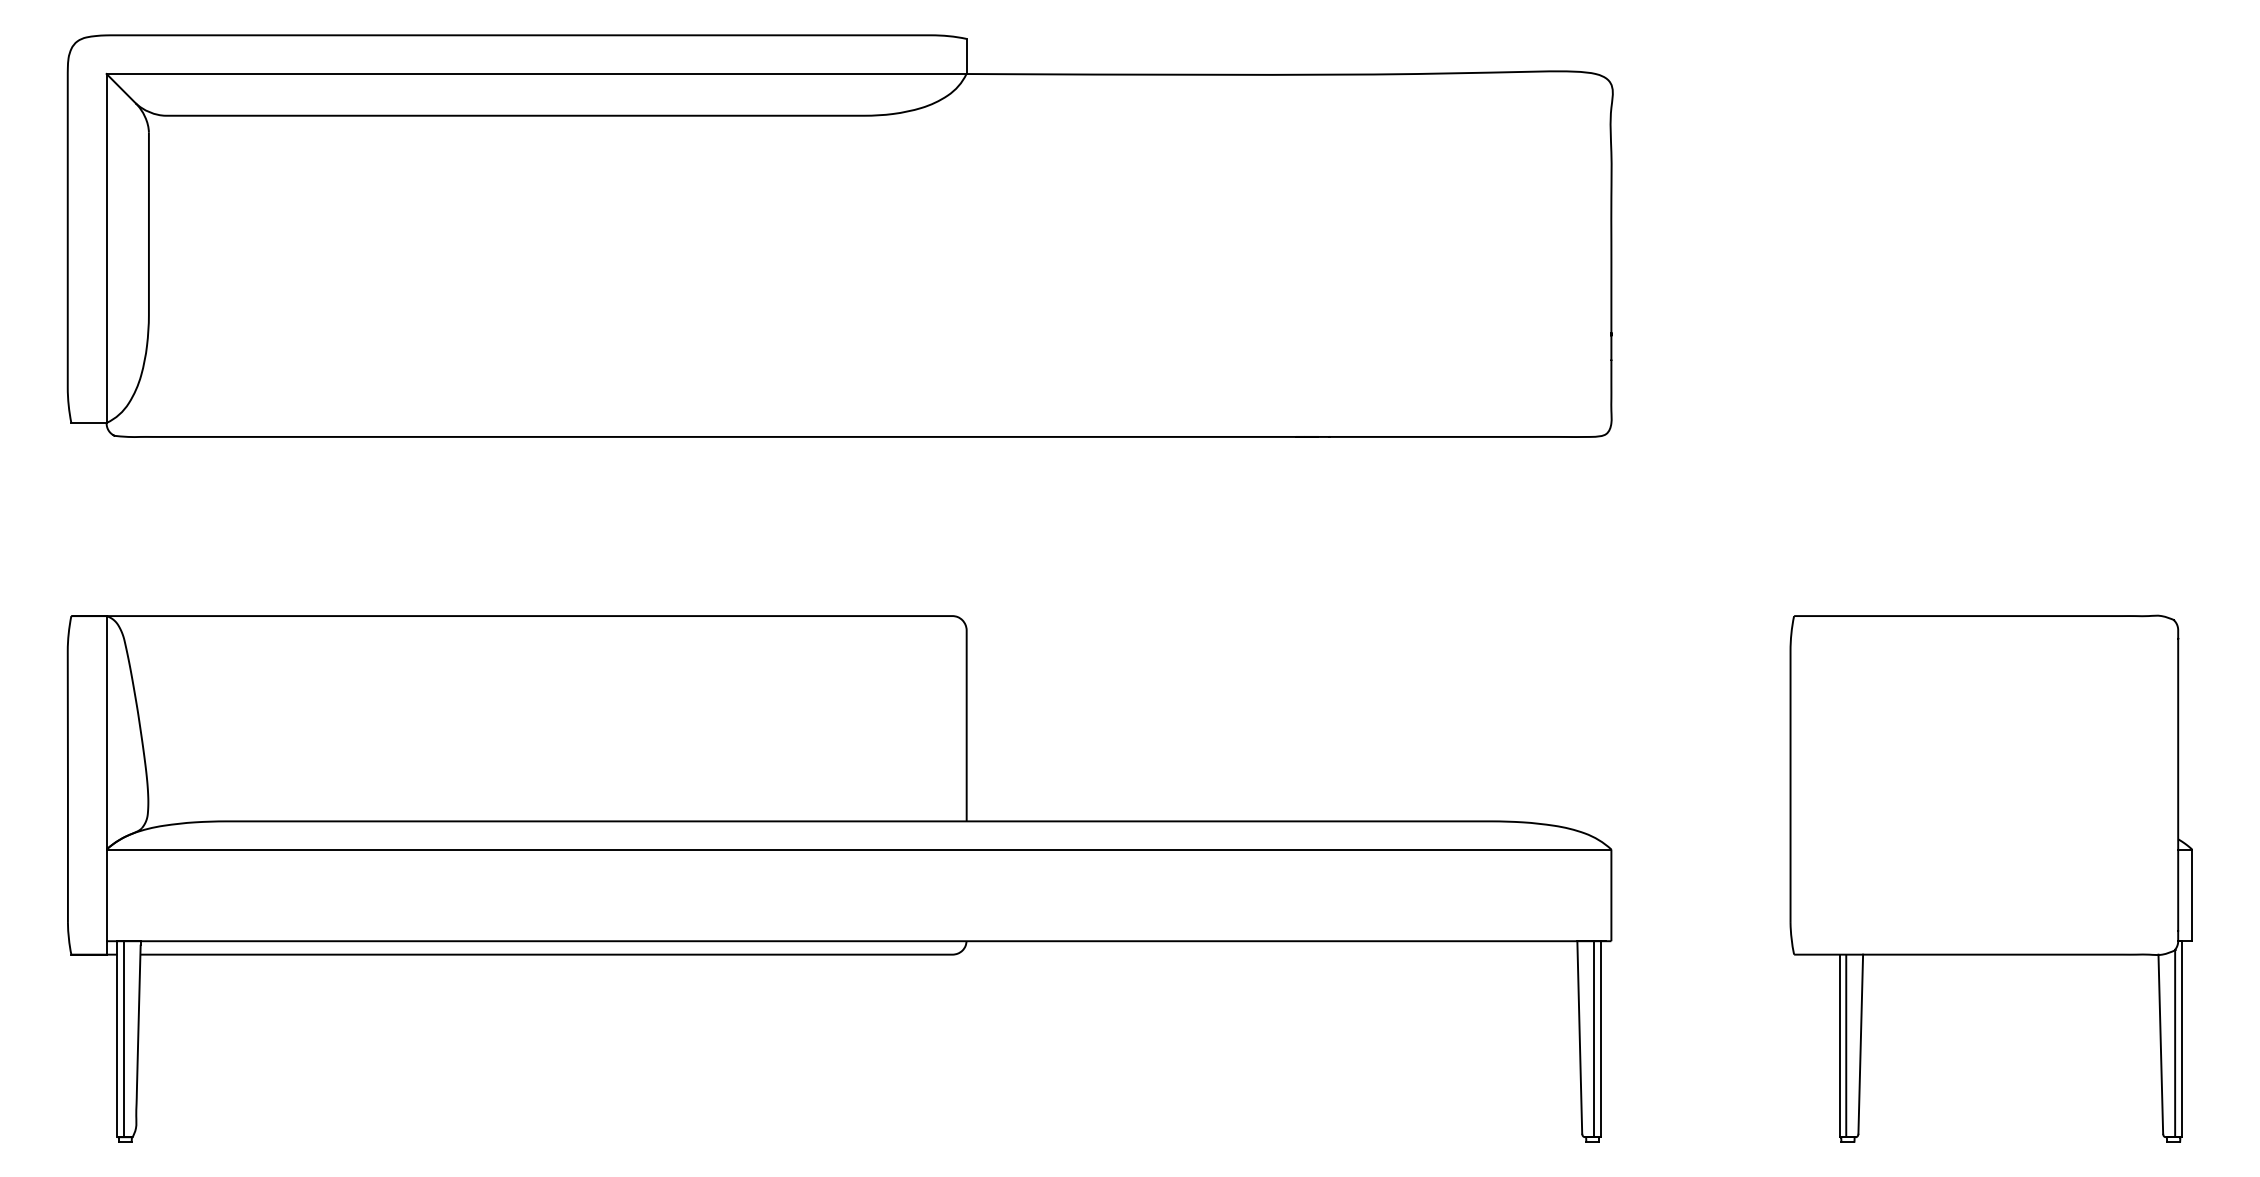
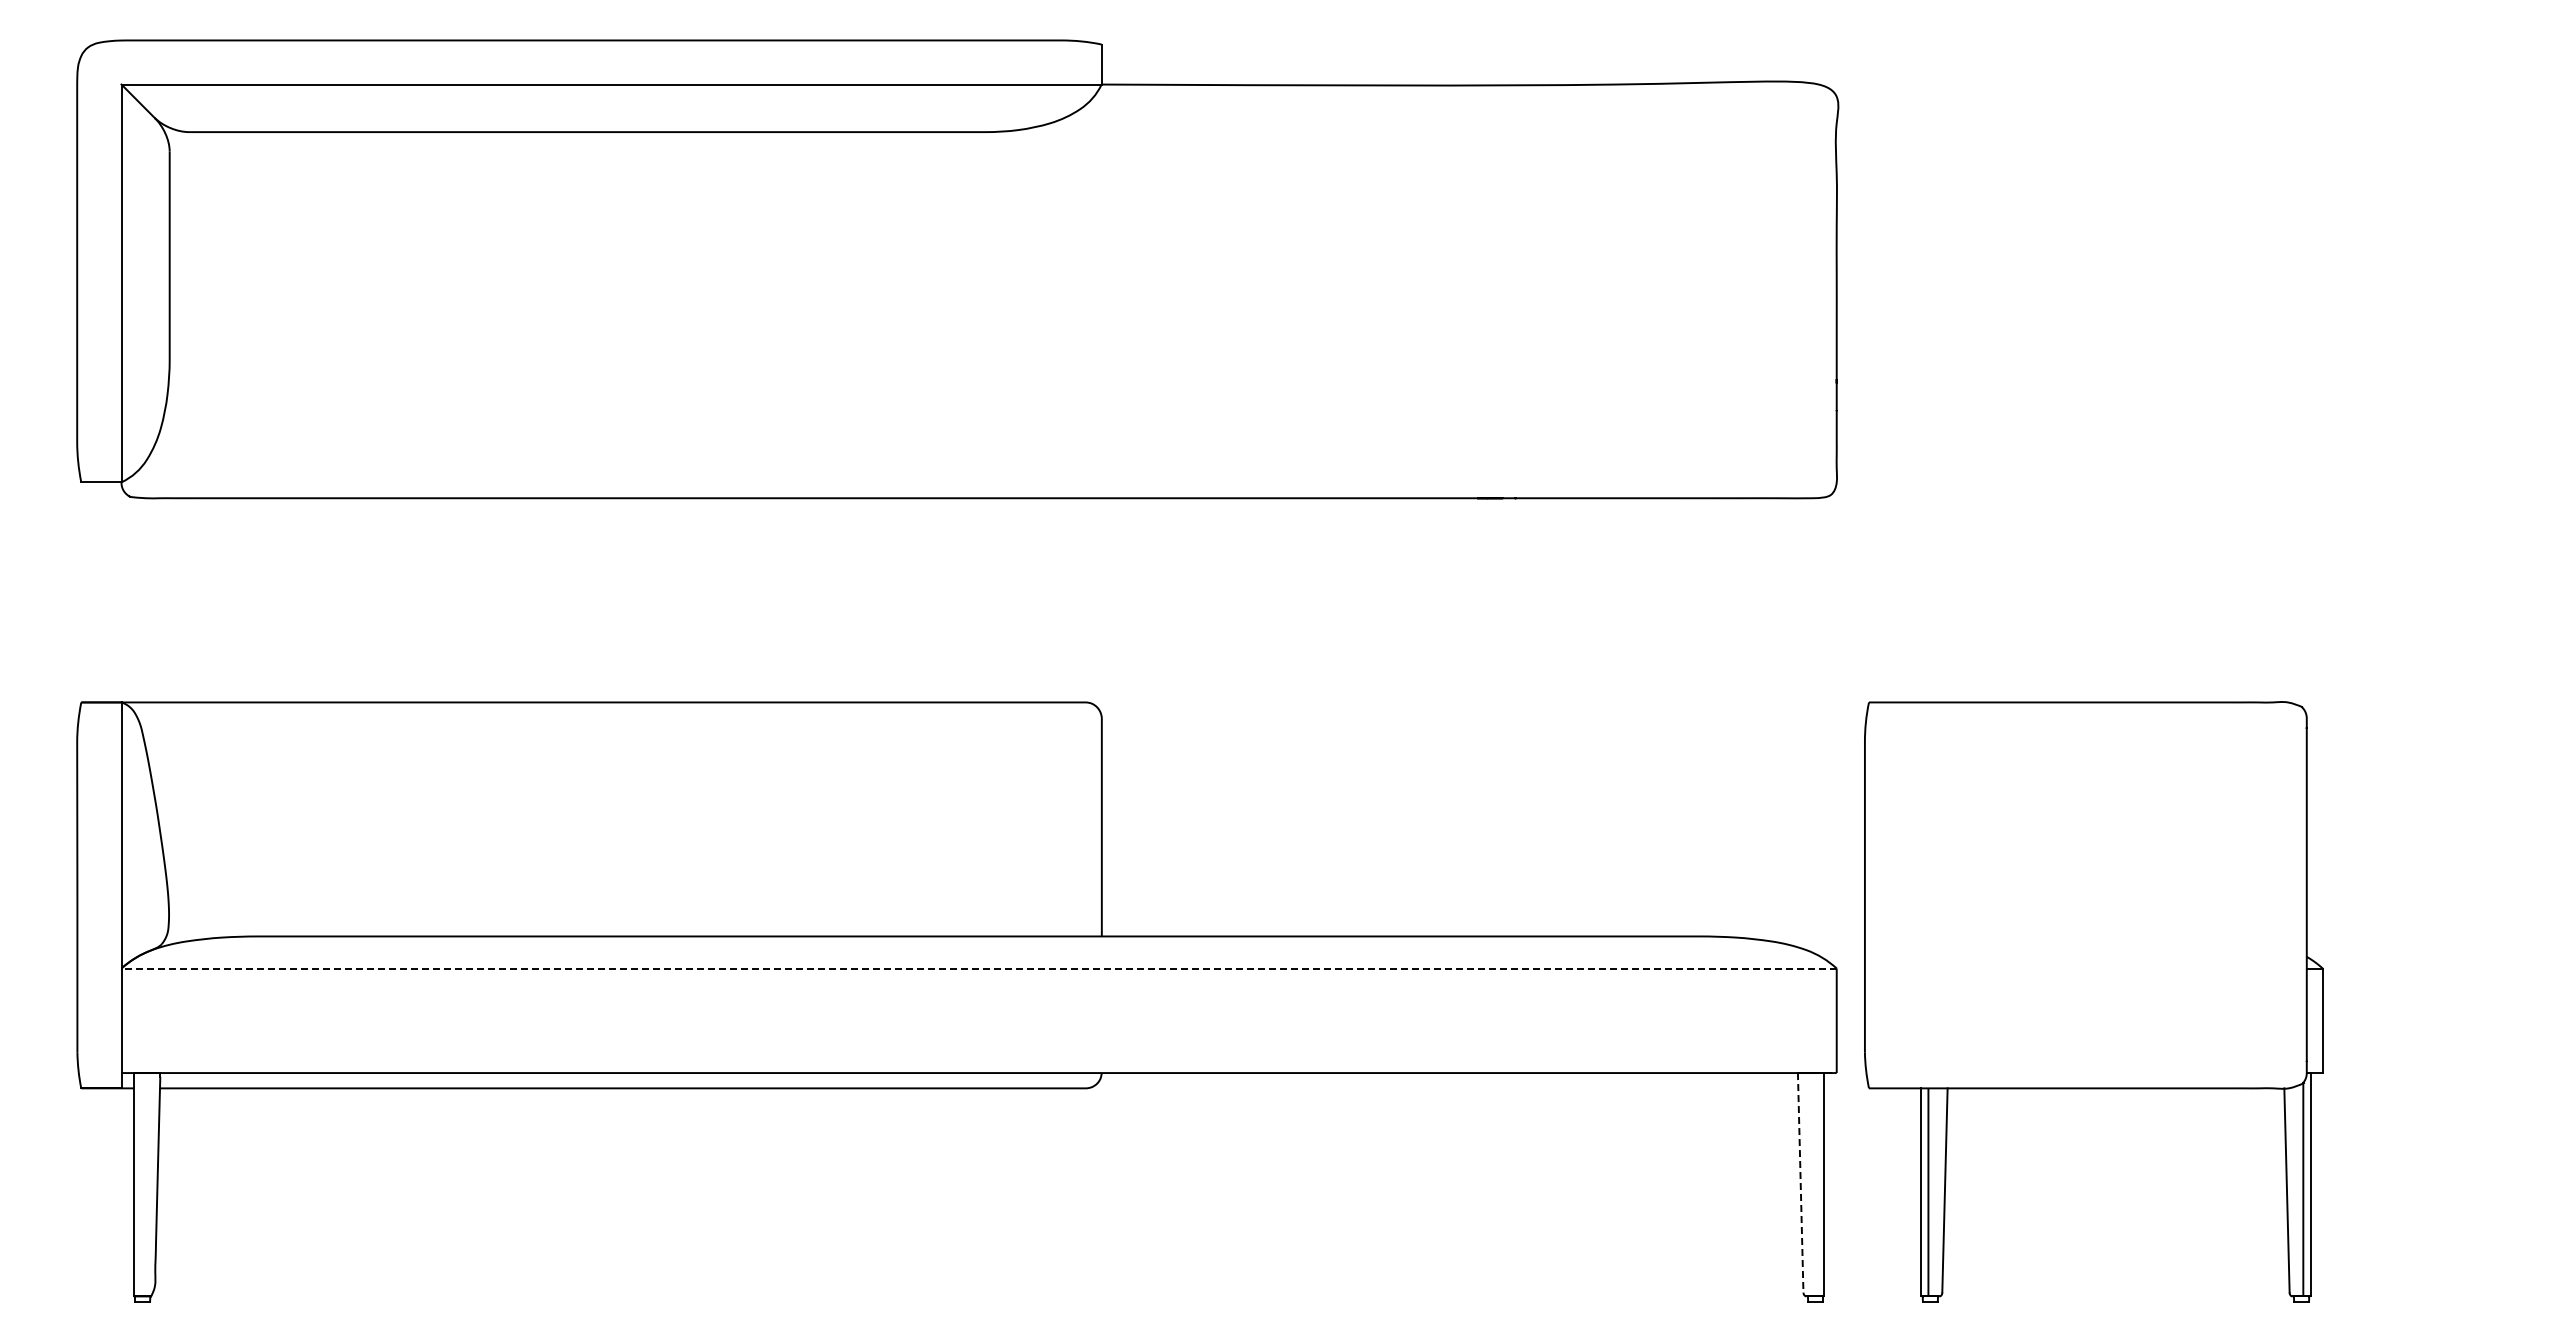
line: (859, 849) -> (979, 968), solid -> dashed
part: (1991, 878) -> (2093, 1001), moved
line: (1579, 1037) -> (1800, 1182), solid -> dashed
line: (123, 1038) -> (140, 1184), removed
line: (1594, 1038) -> (1817, 1184), removed

